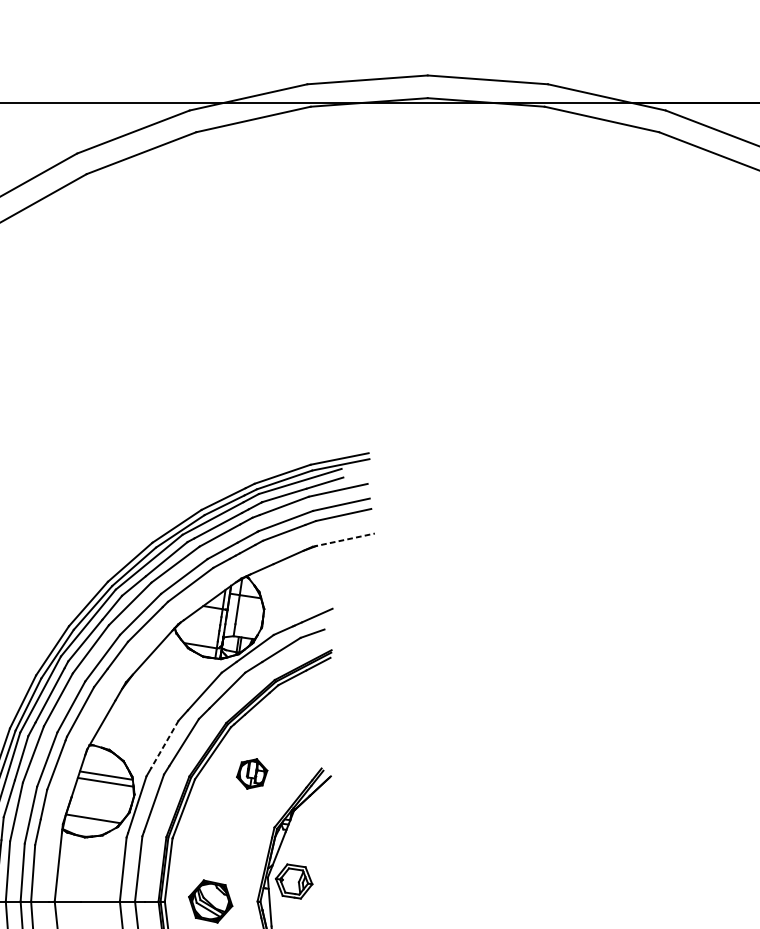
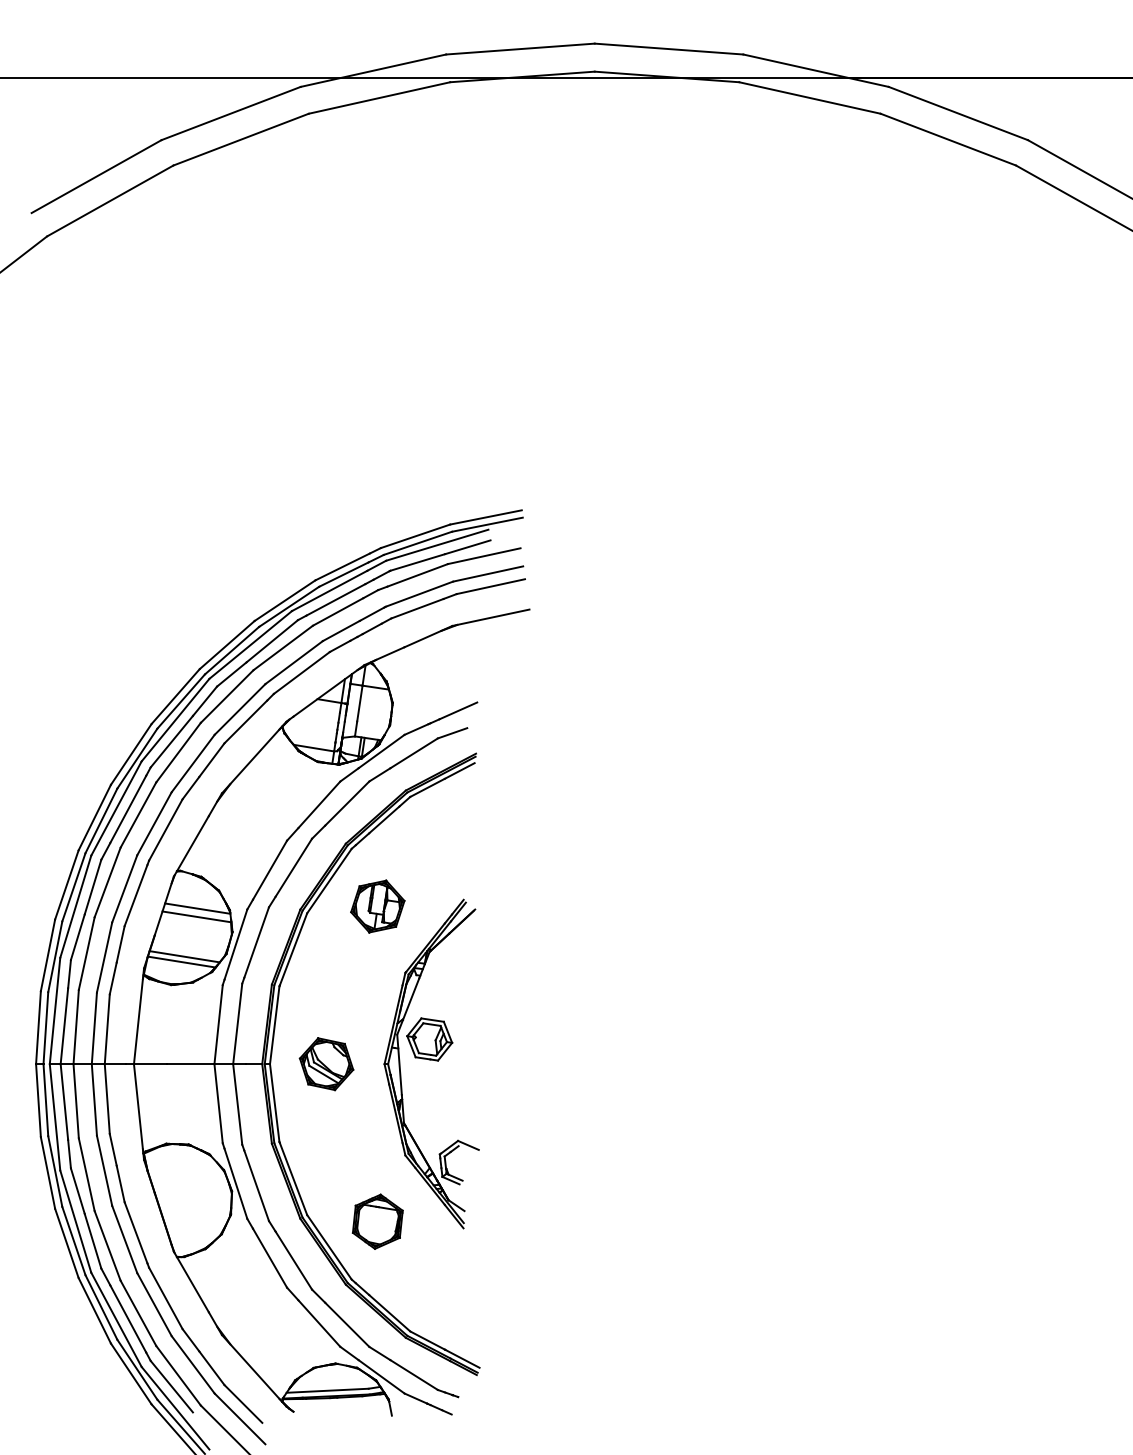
line: (344, 539) -> (491, 617), dashed -> solid
line: (164, 744) -> (269, 870), dashed -> solid
part: (251, 773) -> (377, 906), size x1.43
line: (95, 814) -> (184, 956), added

